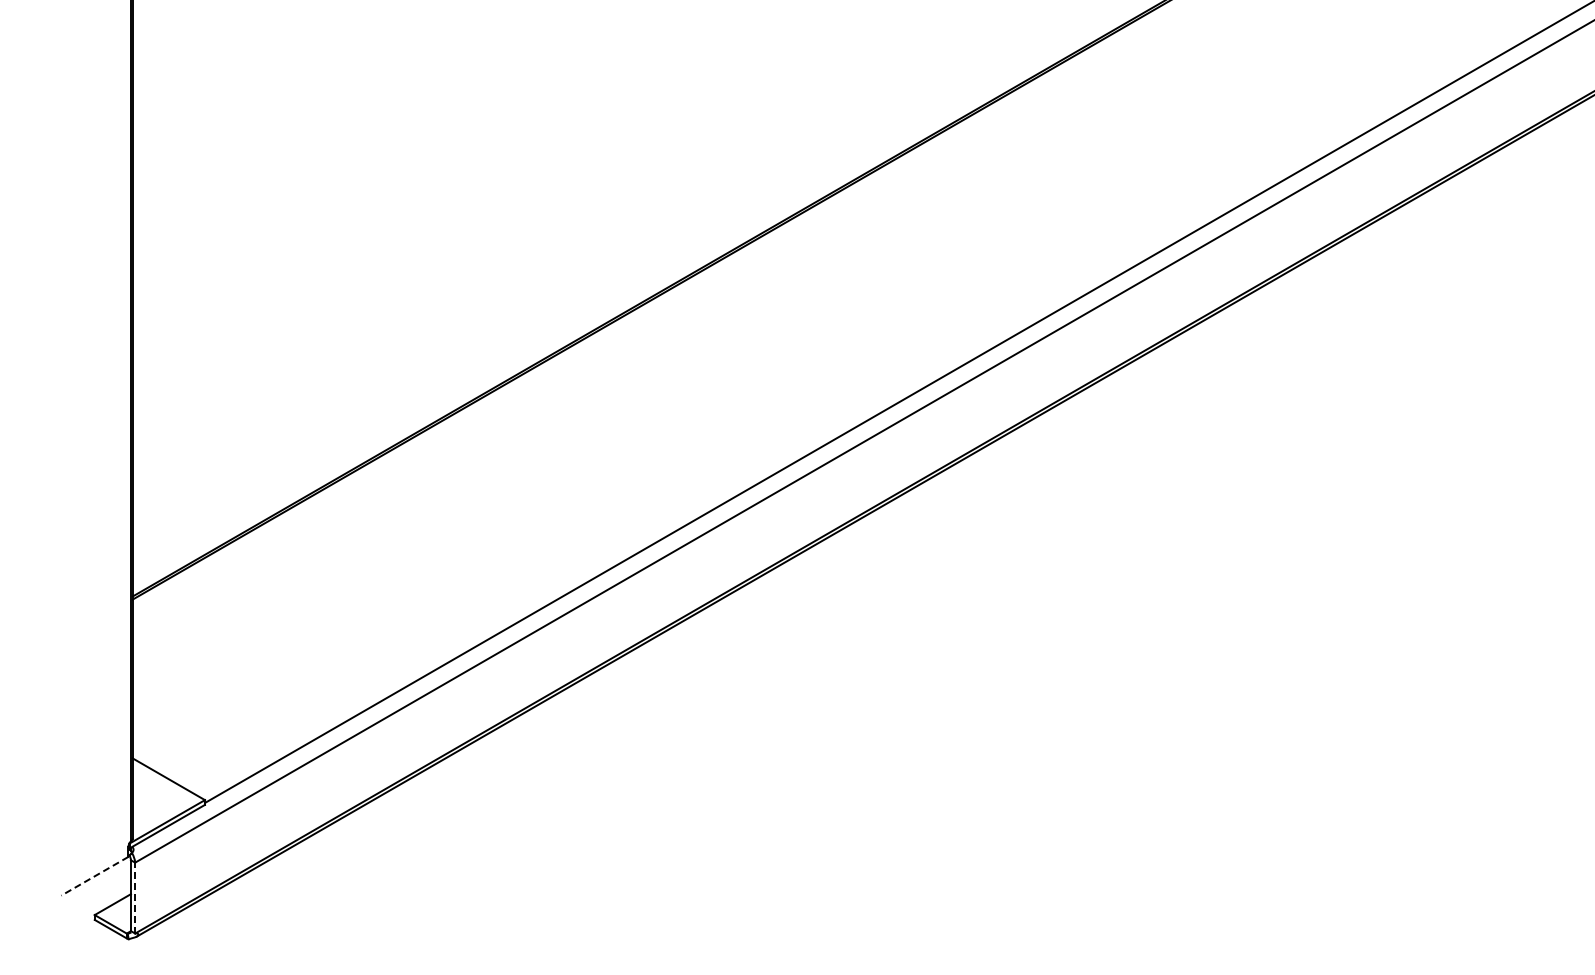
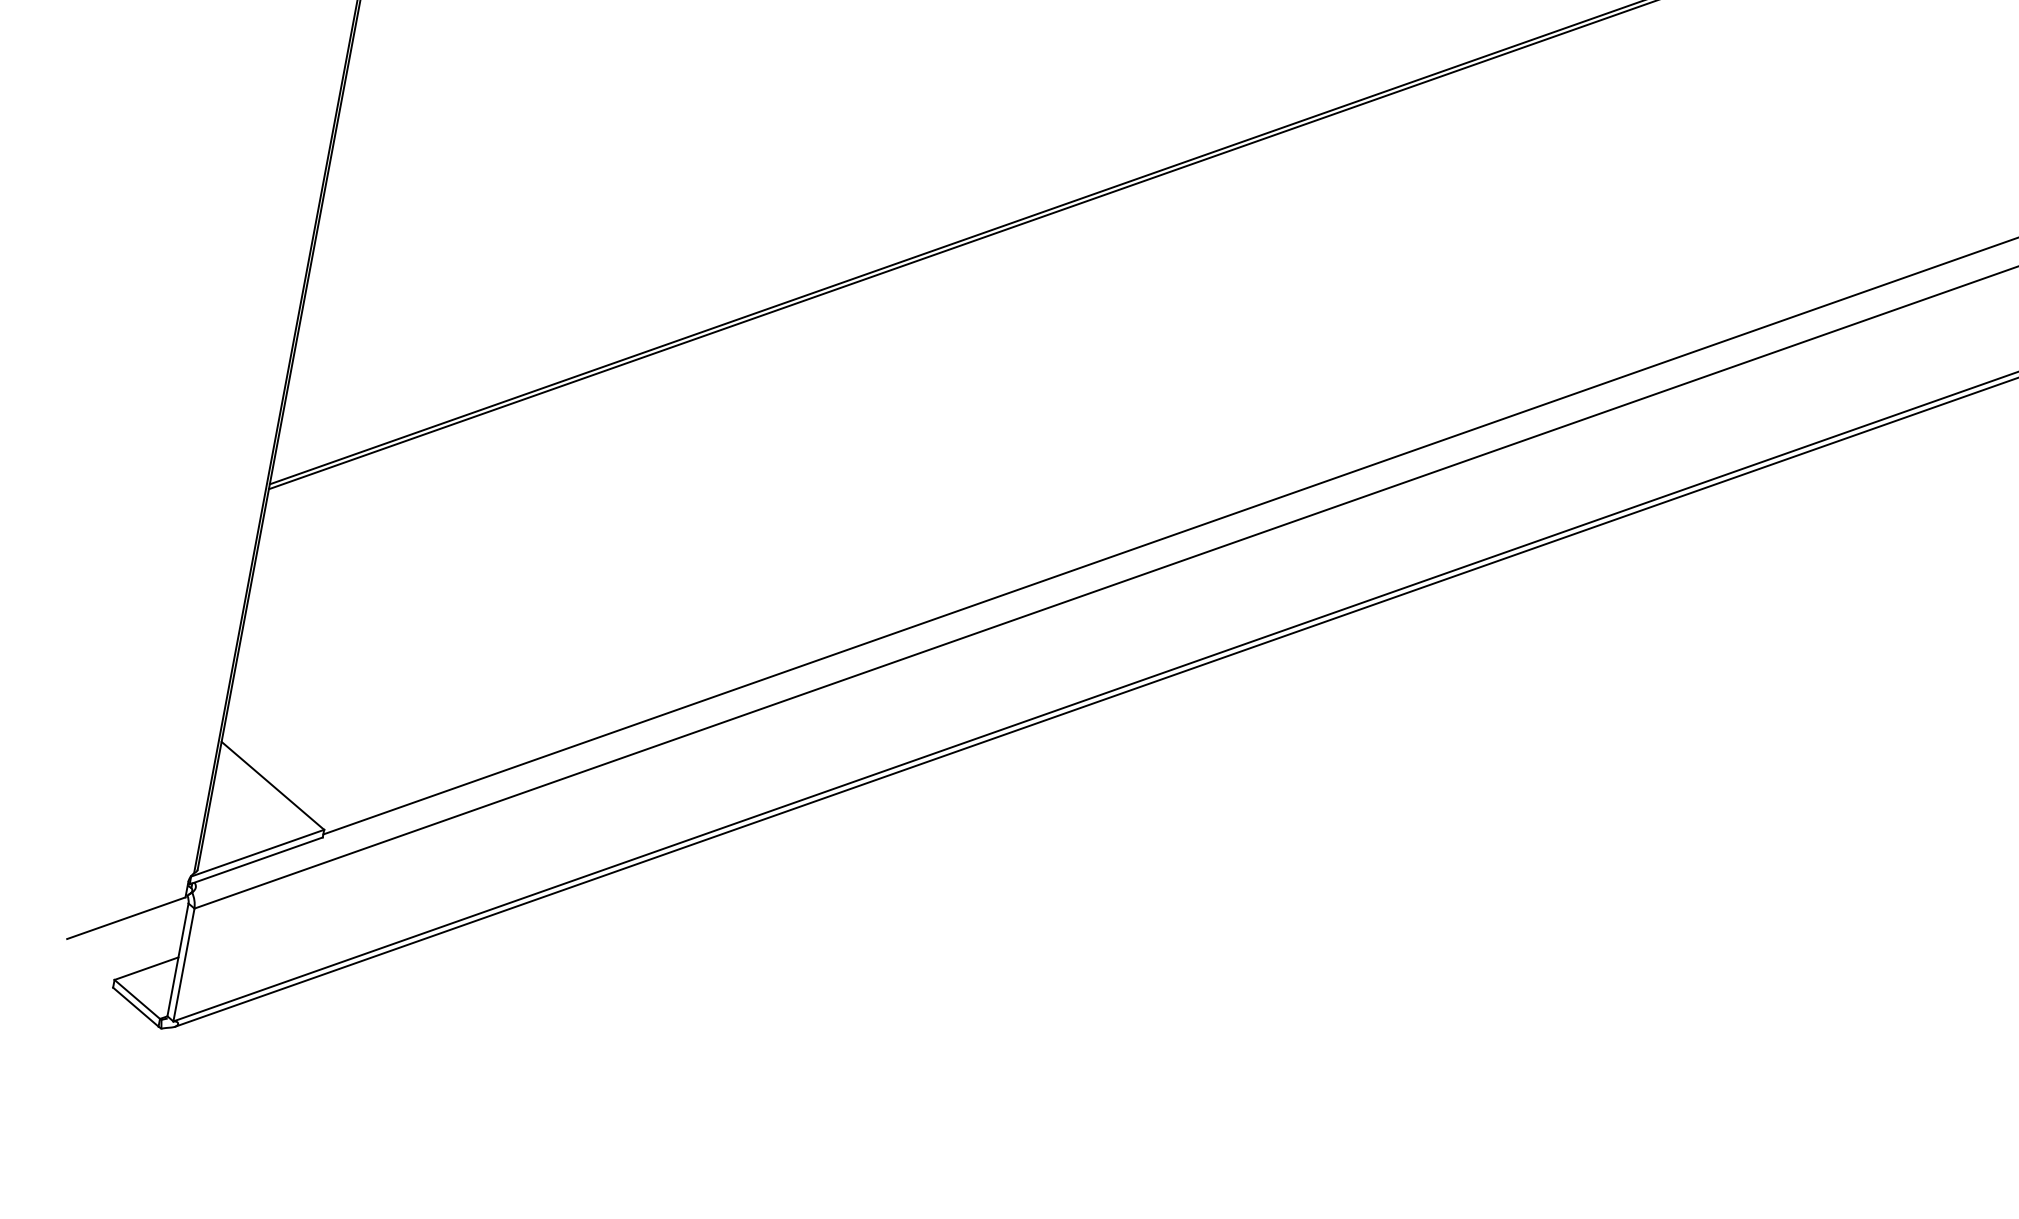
line: (94, 876) -> (125, 918), dashed -> solid
line: (135, 897) -> (184, 964), dashed -> solid

